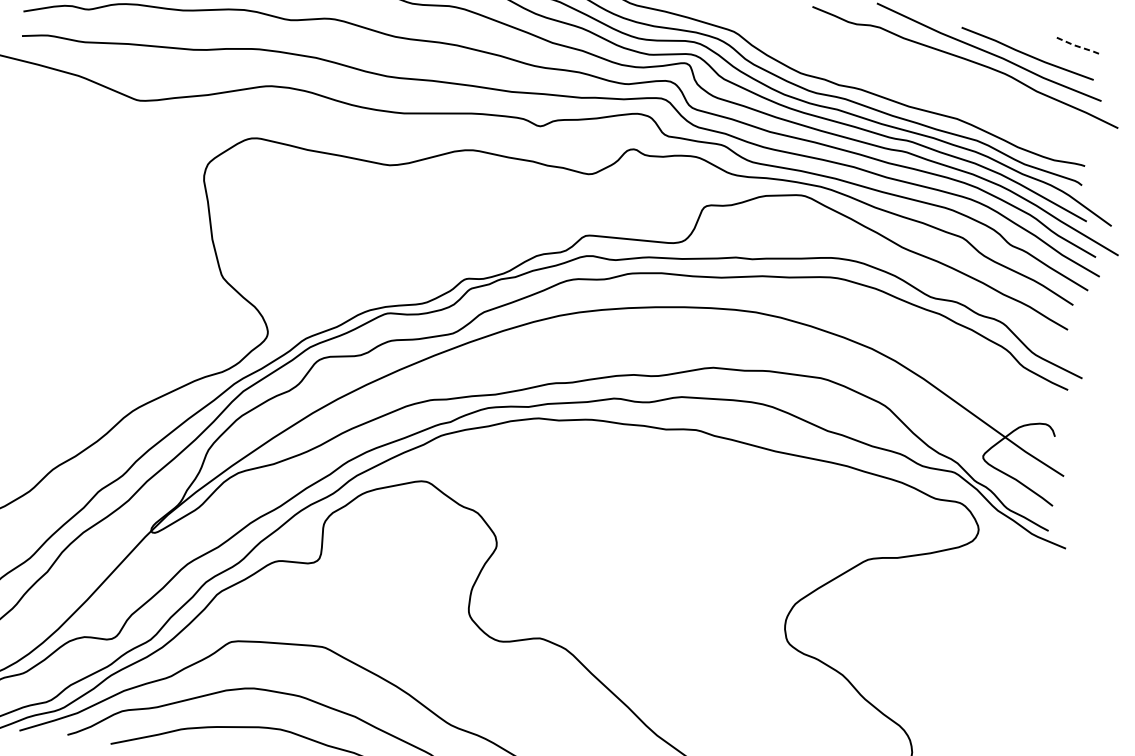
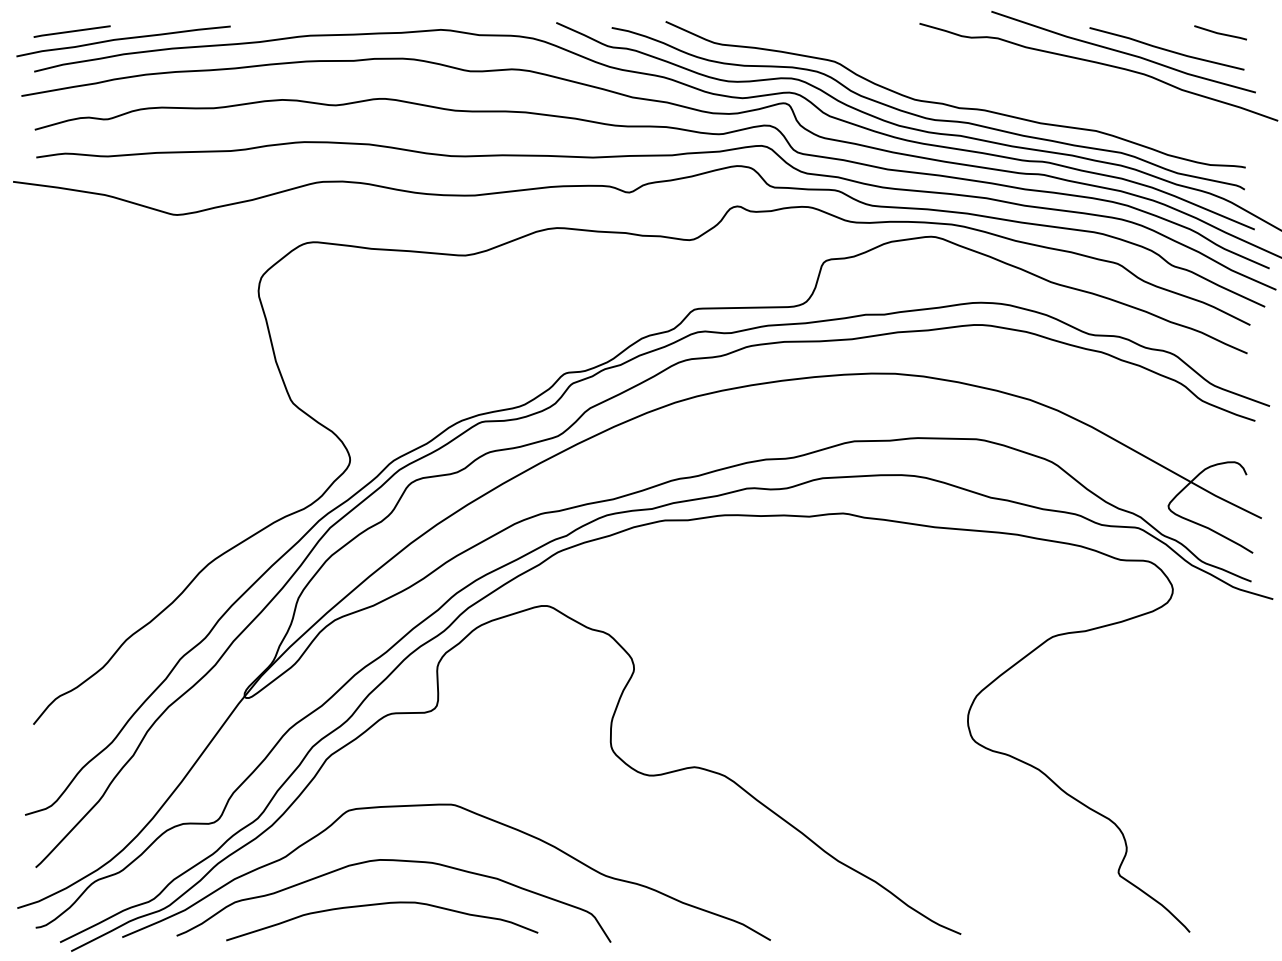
line: (1076, 45) -> (1220, 33), dashed -> solid

